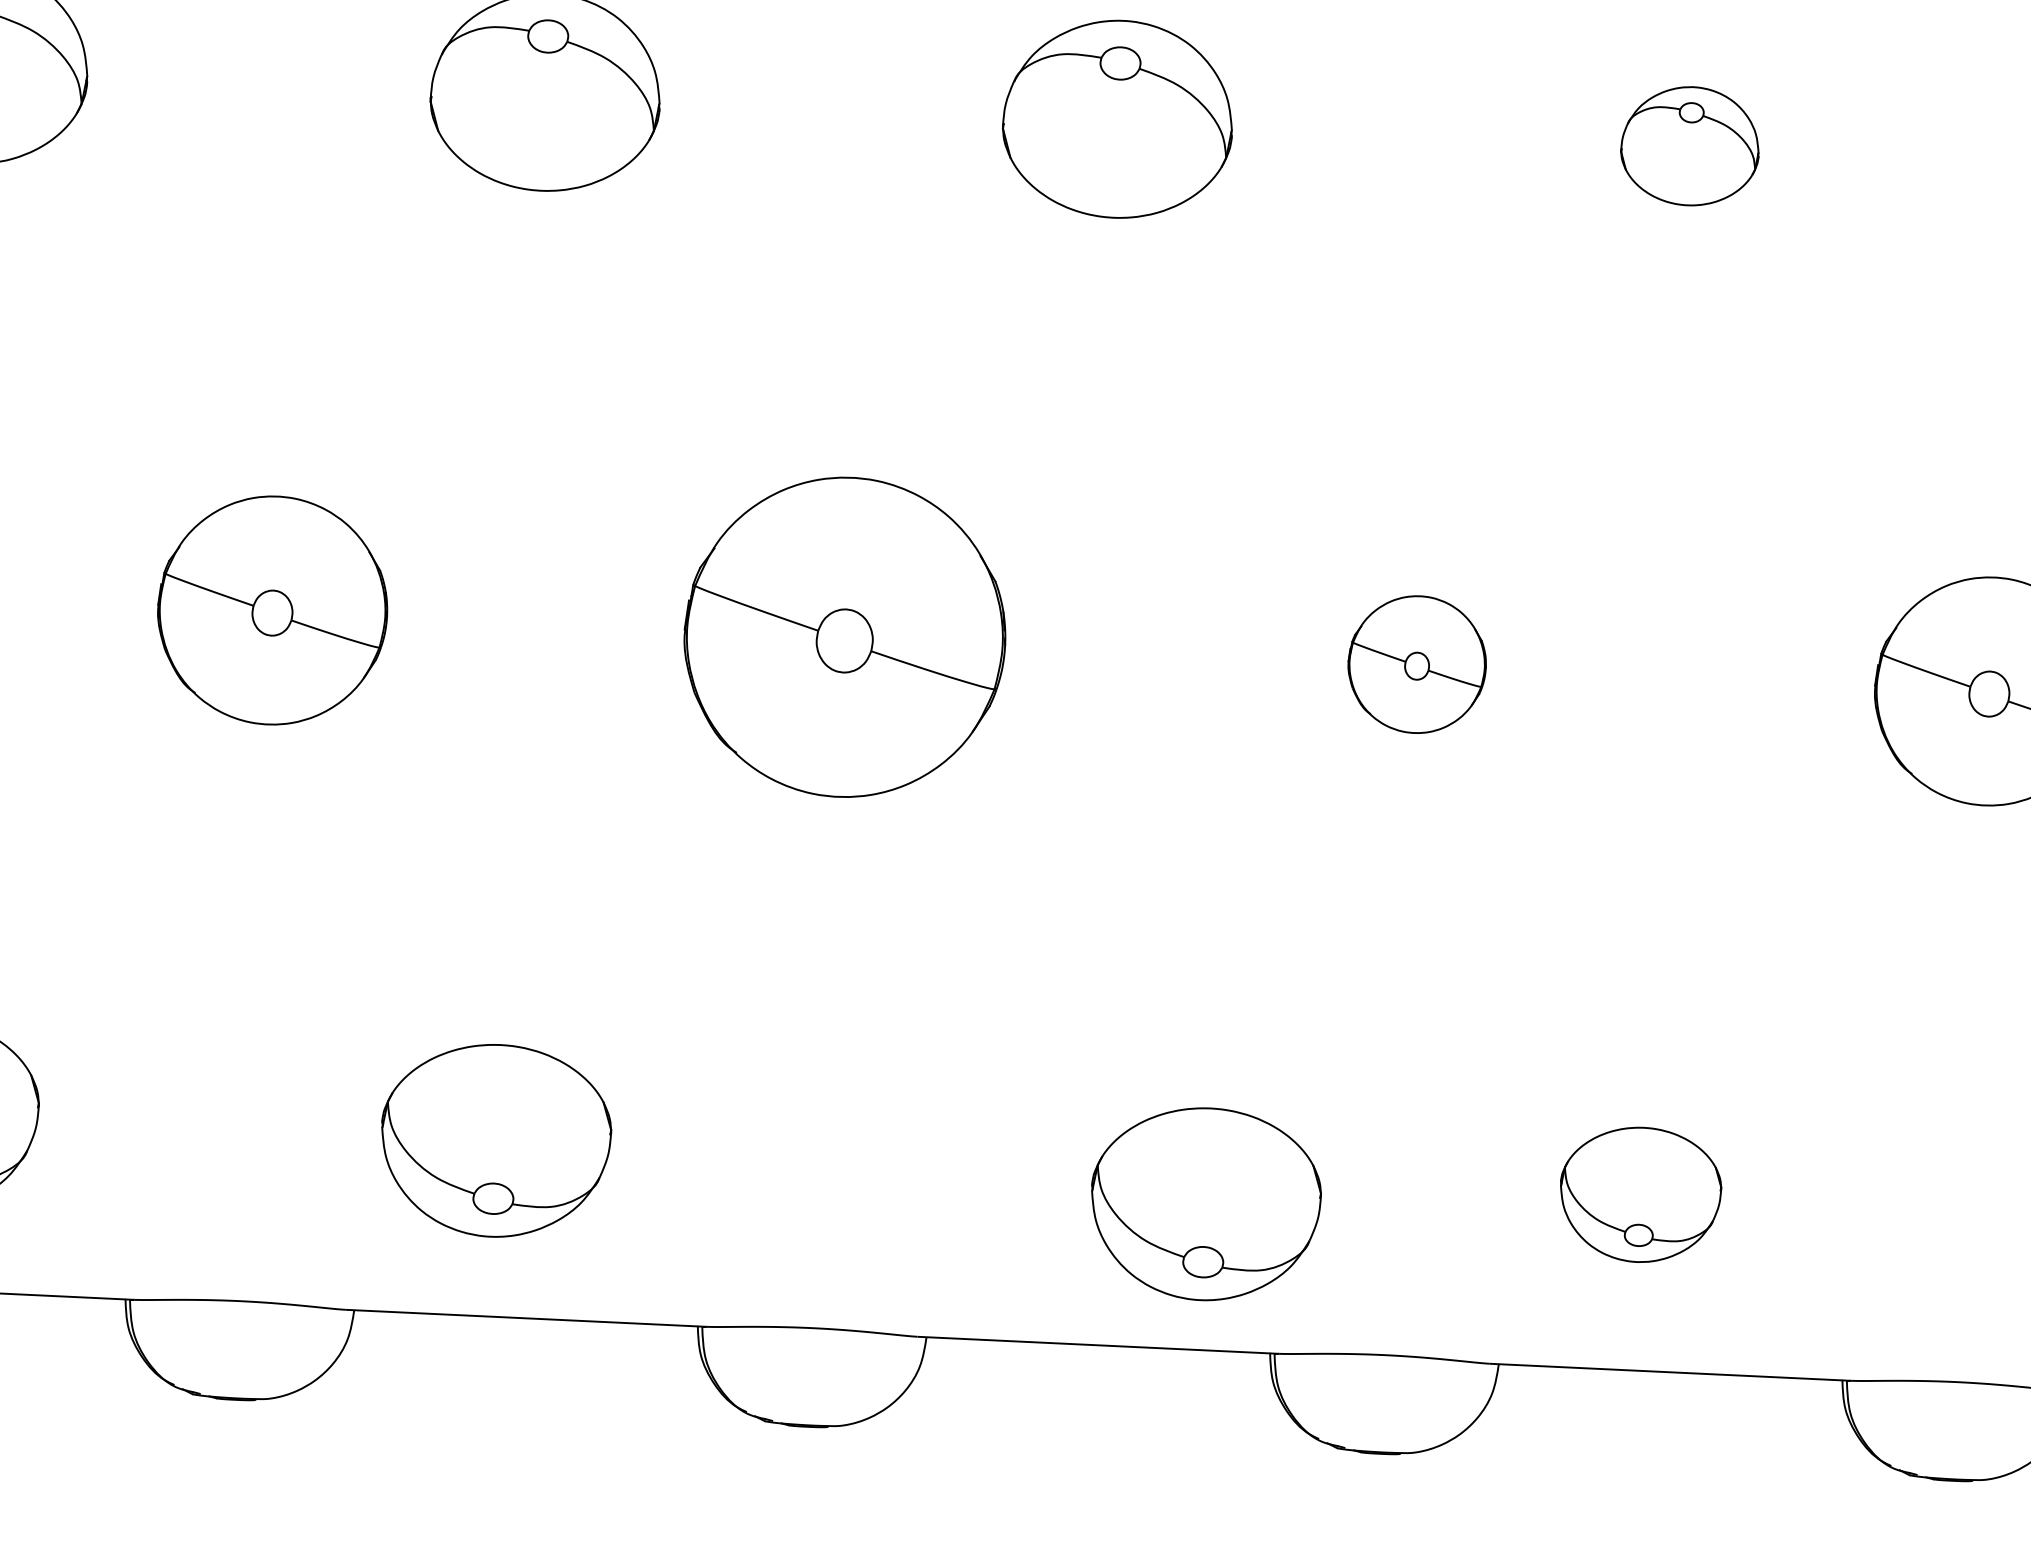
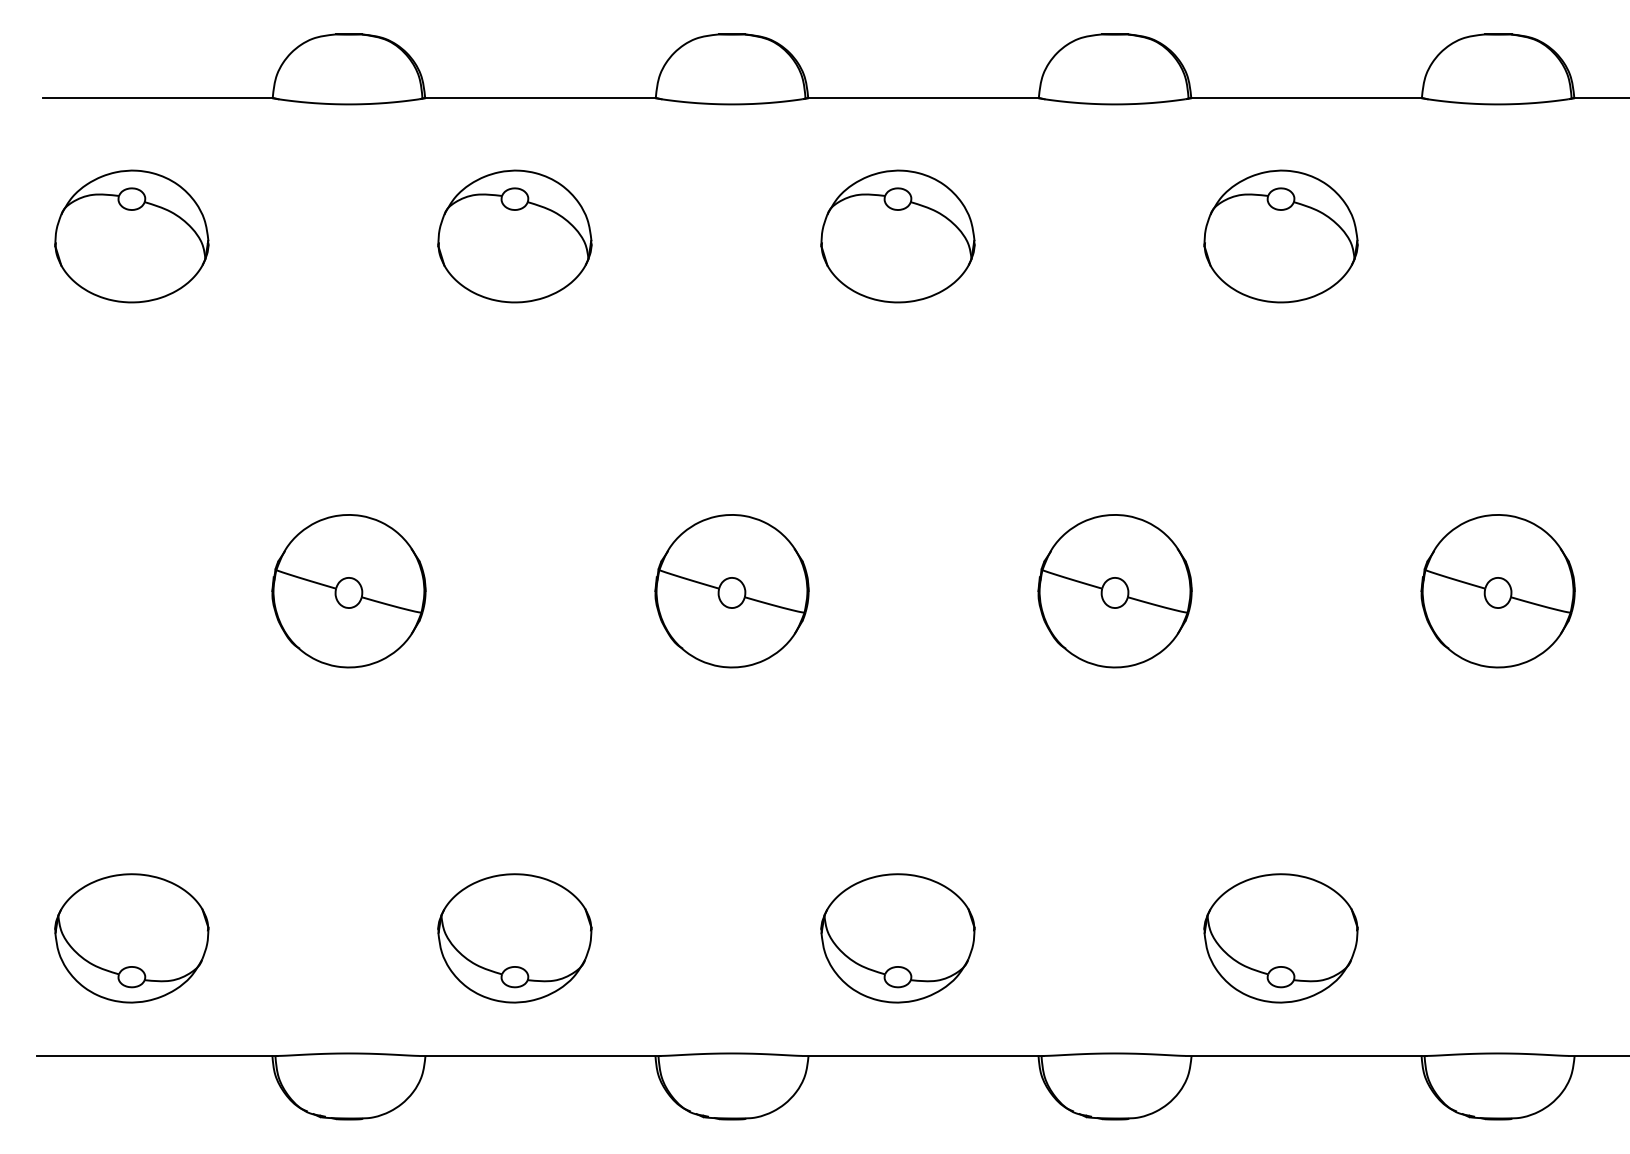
part: (1689, 146) -> (1280, 236), size x1.67
part: (844, 637) -> (731, 591), size x0.71
part: (1416, 664) -> (1114, 591), size x1.67
part: (1639, 1195) -> (1280, 938), size x1.43
part: (1205, 1204) -> (897, 938), moved

